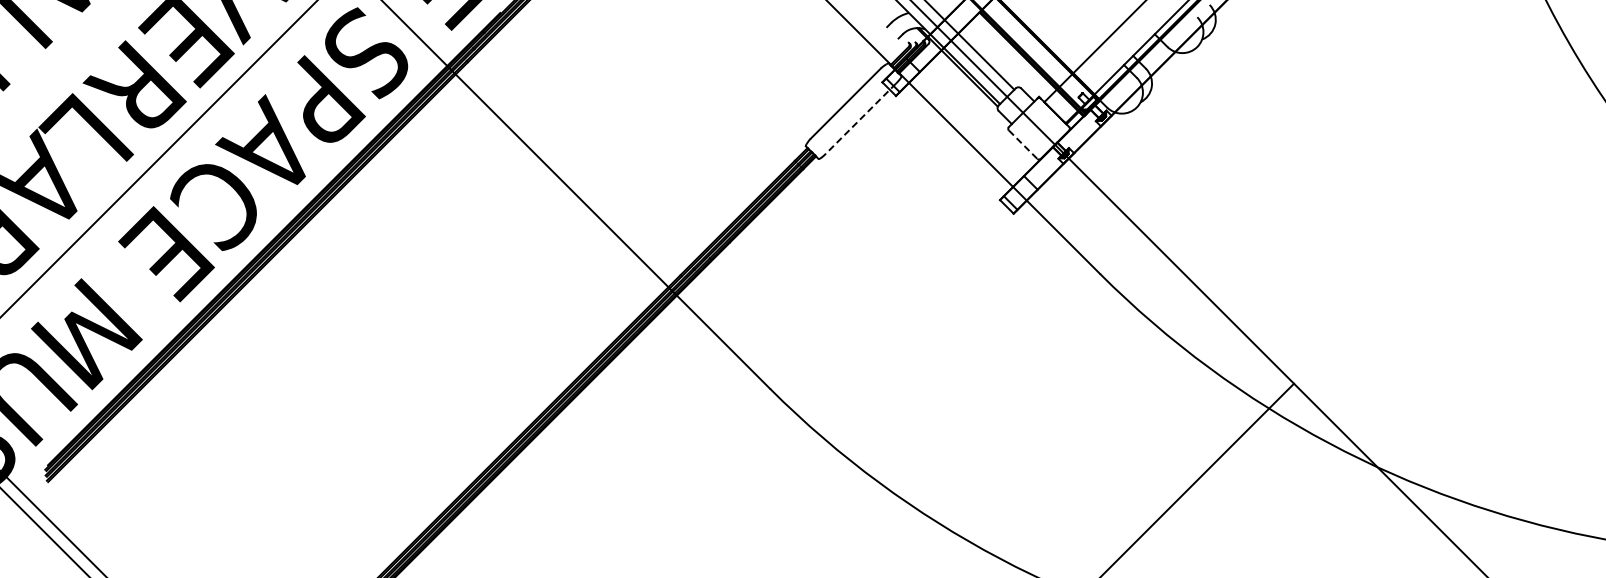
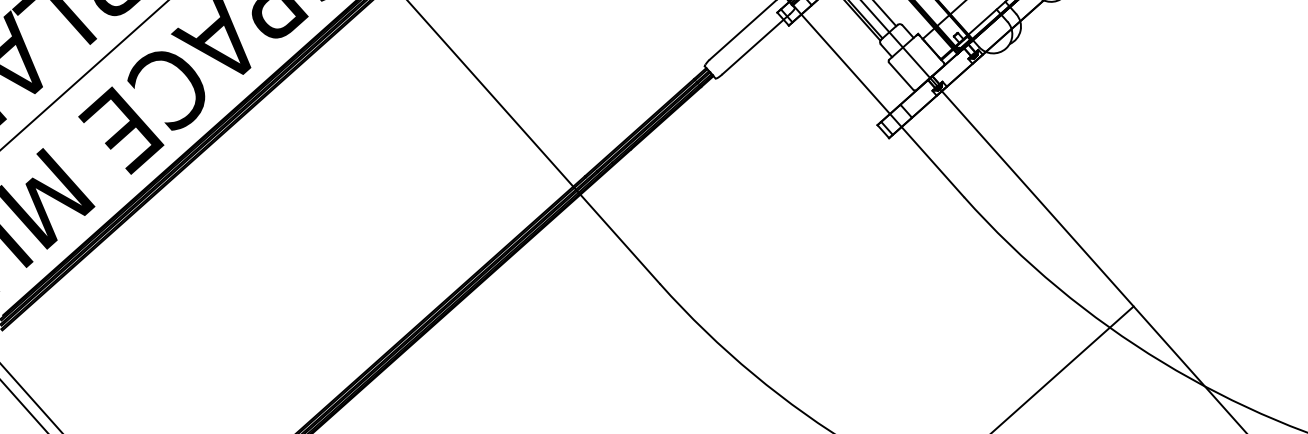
line: (861, 118) -> (756, 44), dashed -> solid
line: (1023, 145) -> (901, 77), dashed -> solid

